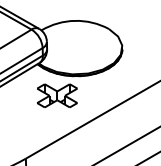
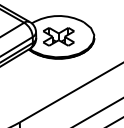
part: (57, 95) -> (58, 36), moved

